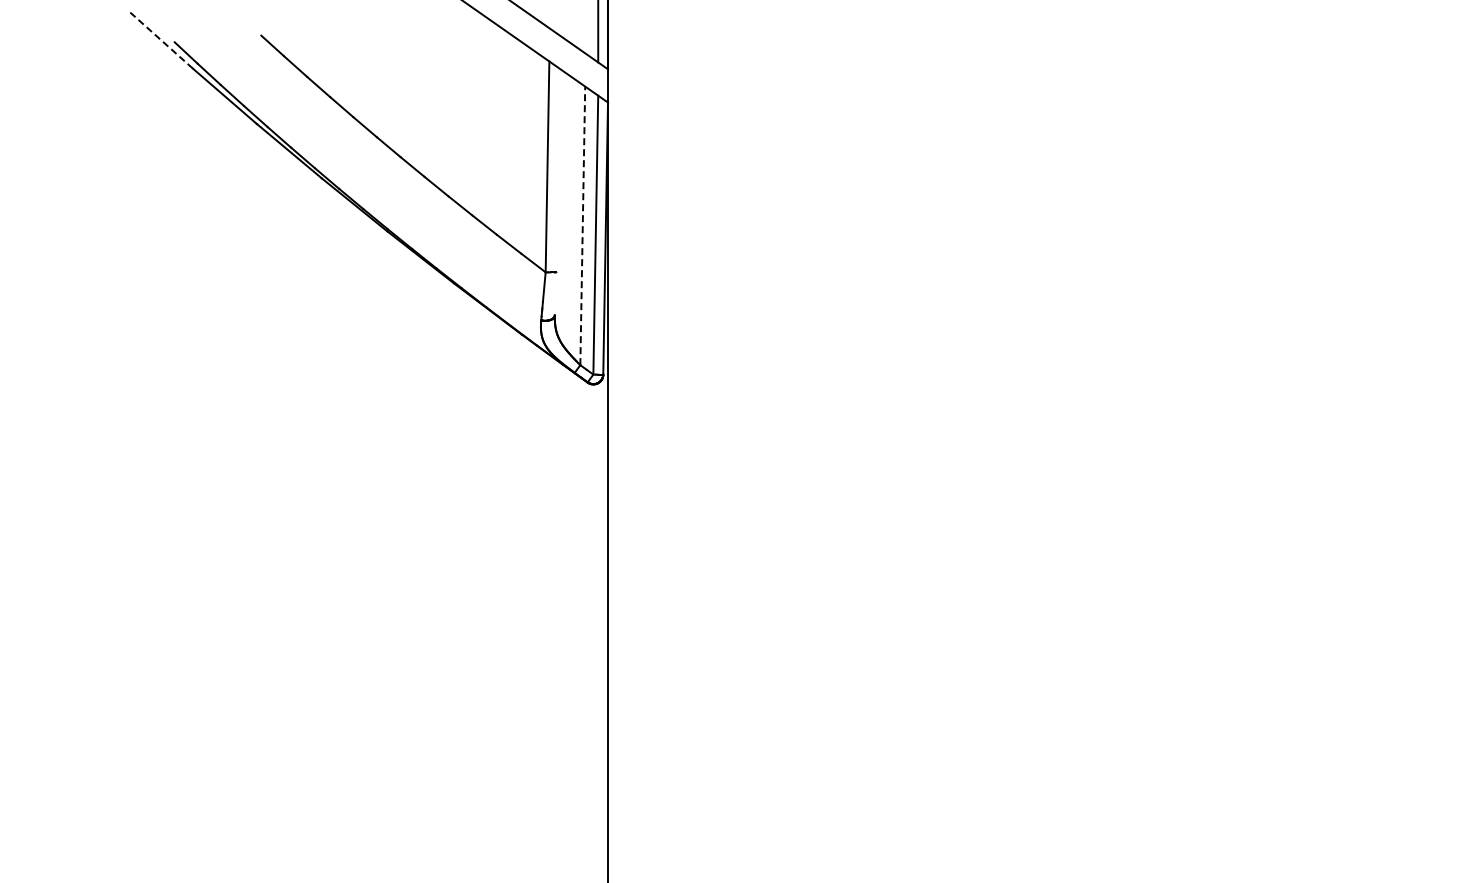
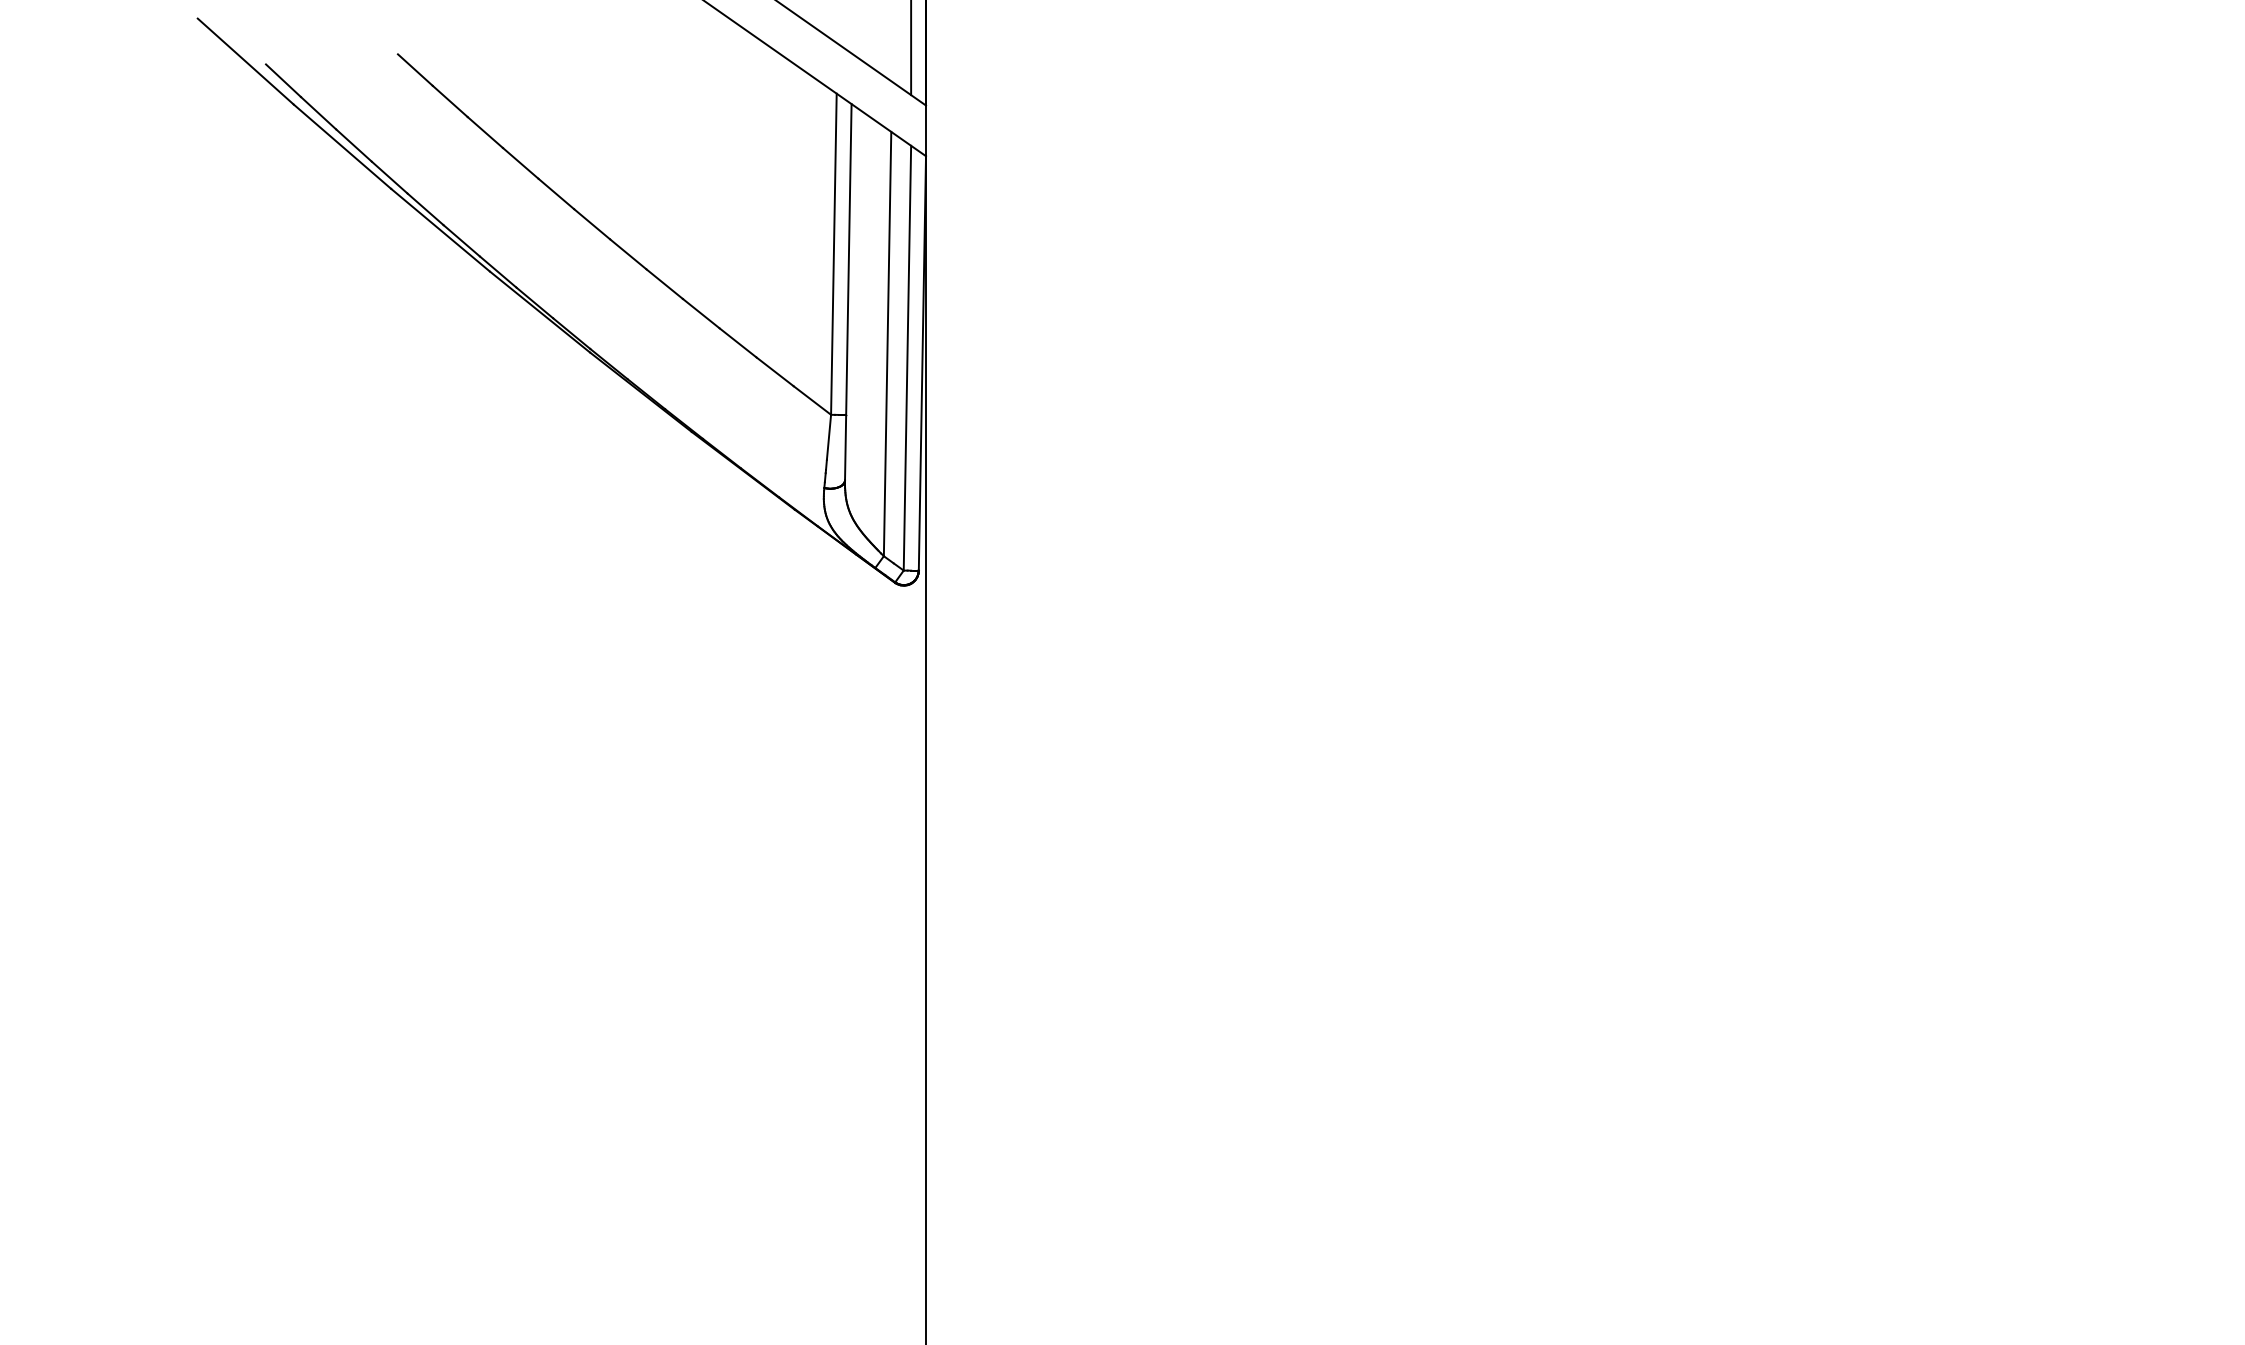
line: (161, 40) -> (245, 61), dashed -> solid
line: (556, 191) -> (847, 291), added
line: (582, 225) -> (887, 343), dashed -> solid

